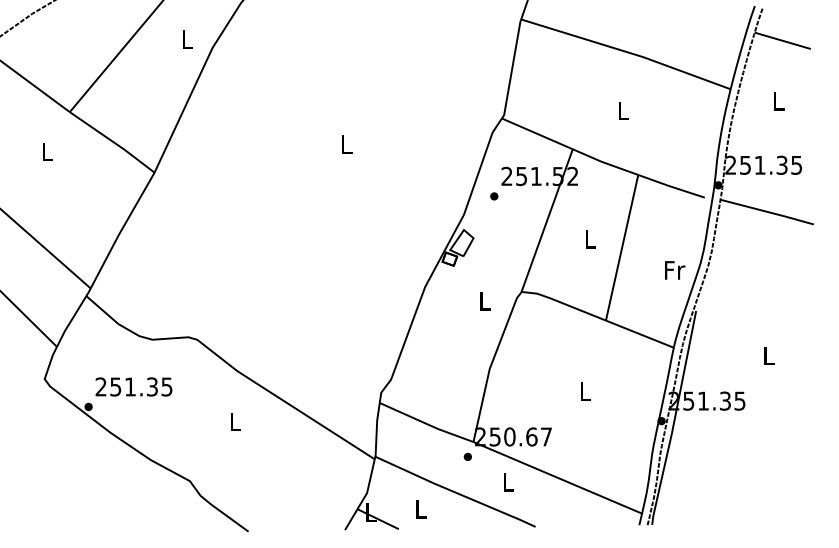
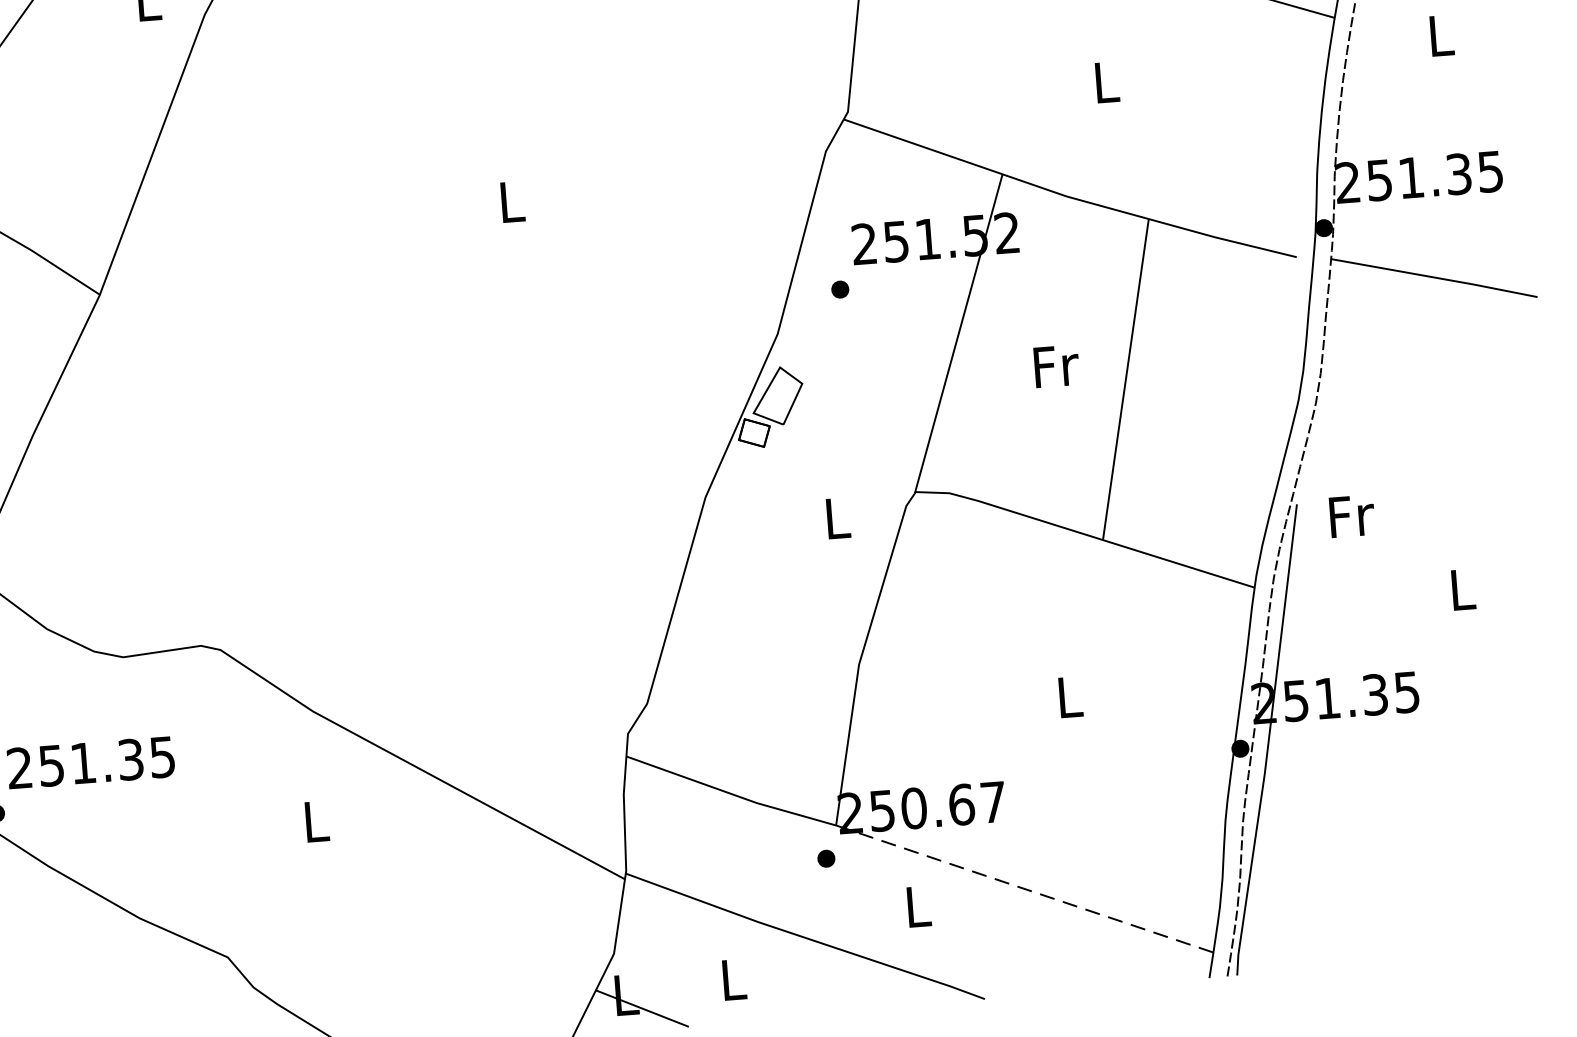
text: (590, 239) -> (1055, 366), L -> Fr
text: (675, 270) -> (1353, 516), moved
line: (557, 477) -> (1024, 888), solid -> dashed

